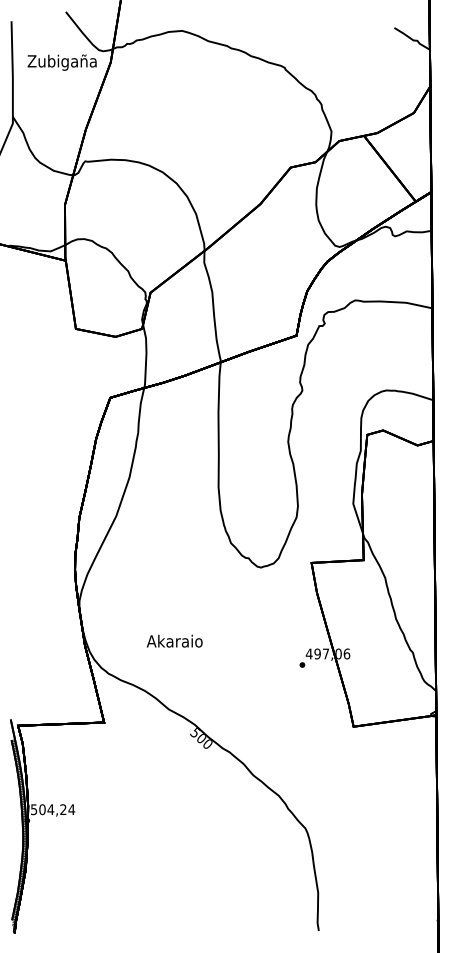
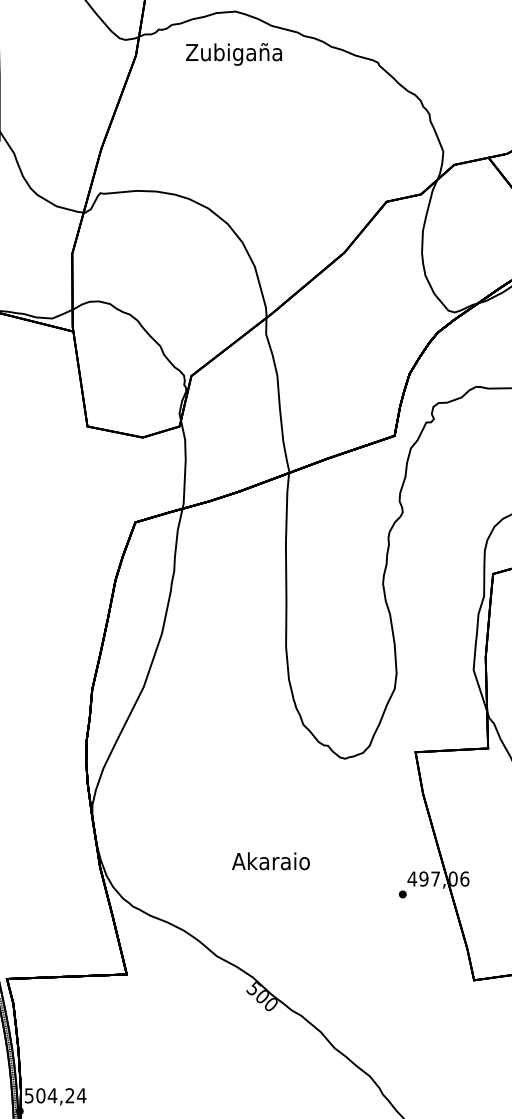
text: (61, 62) -> (233, 54), moved
text: (174, 640) -> (270, 860), moved

